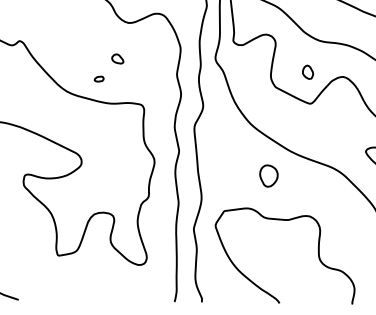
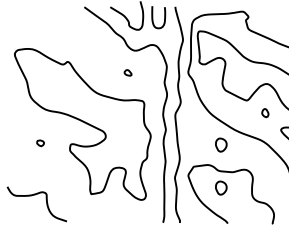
part: (308, 72) -> (265, 113), moved
part: (99, 77) -> (116, 84), removed
part: (269, 244) -> (221, 187), added

